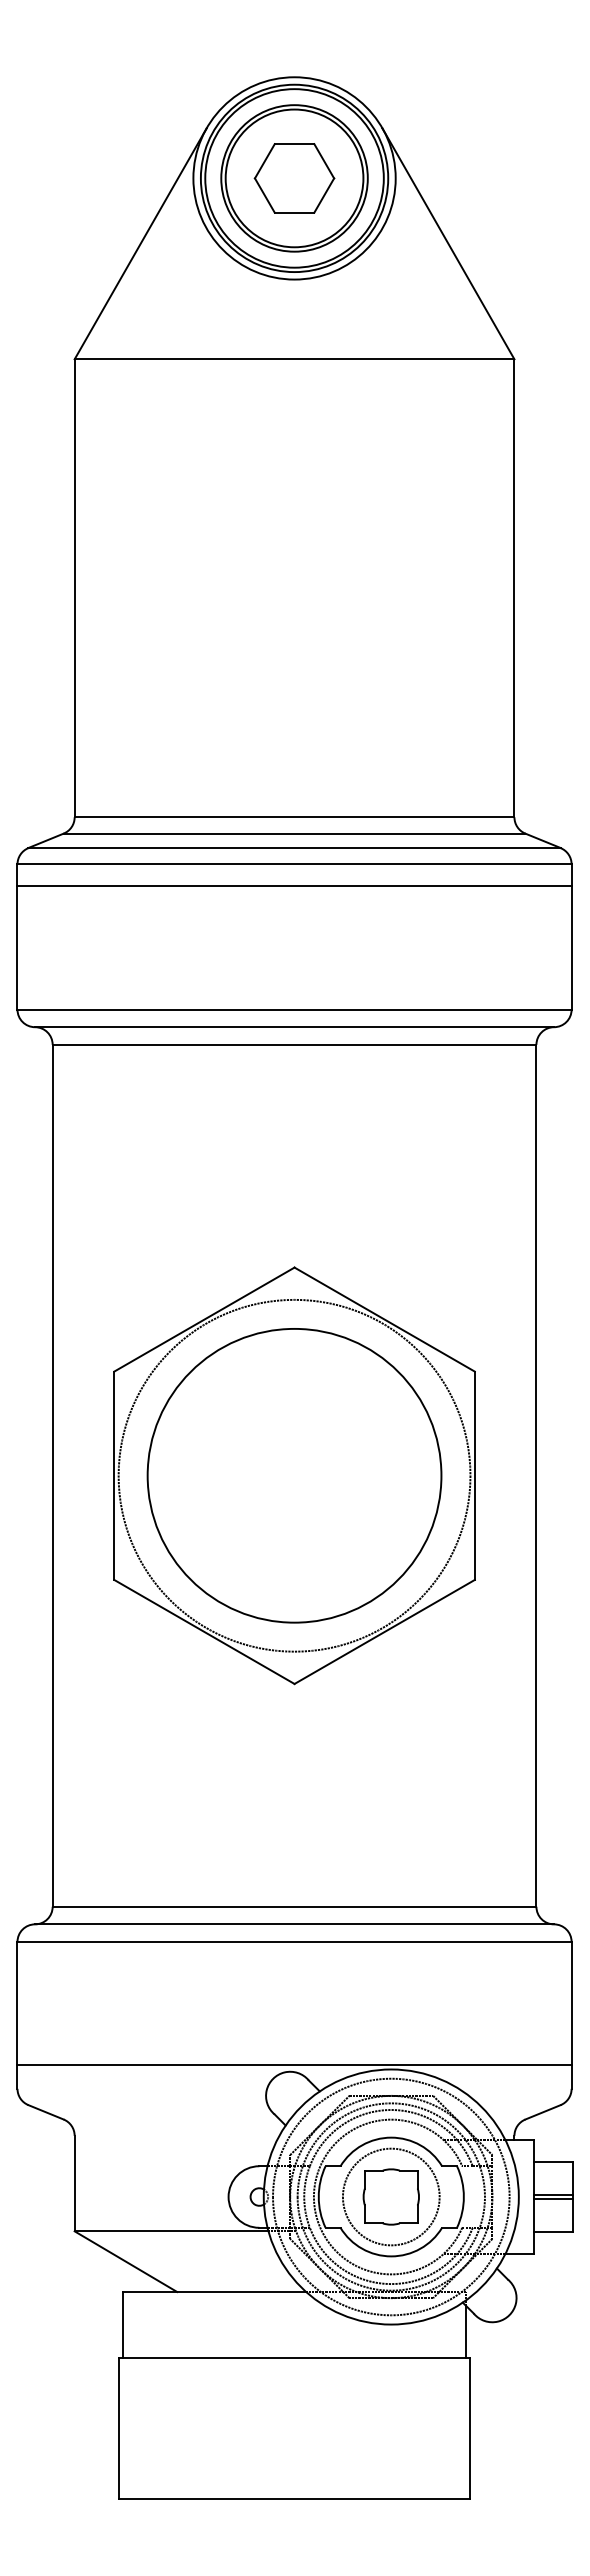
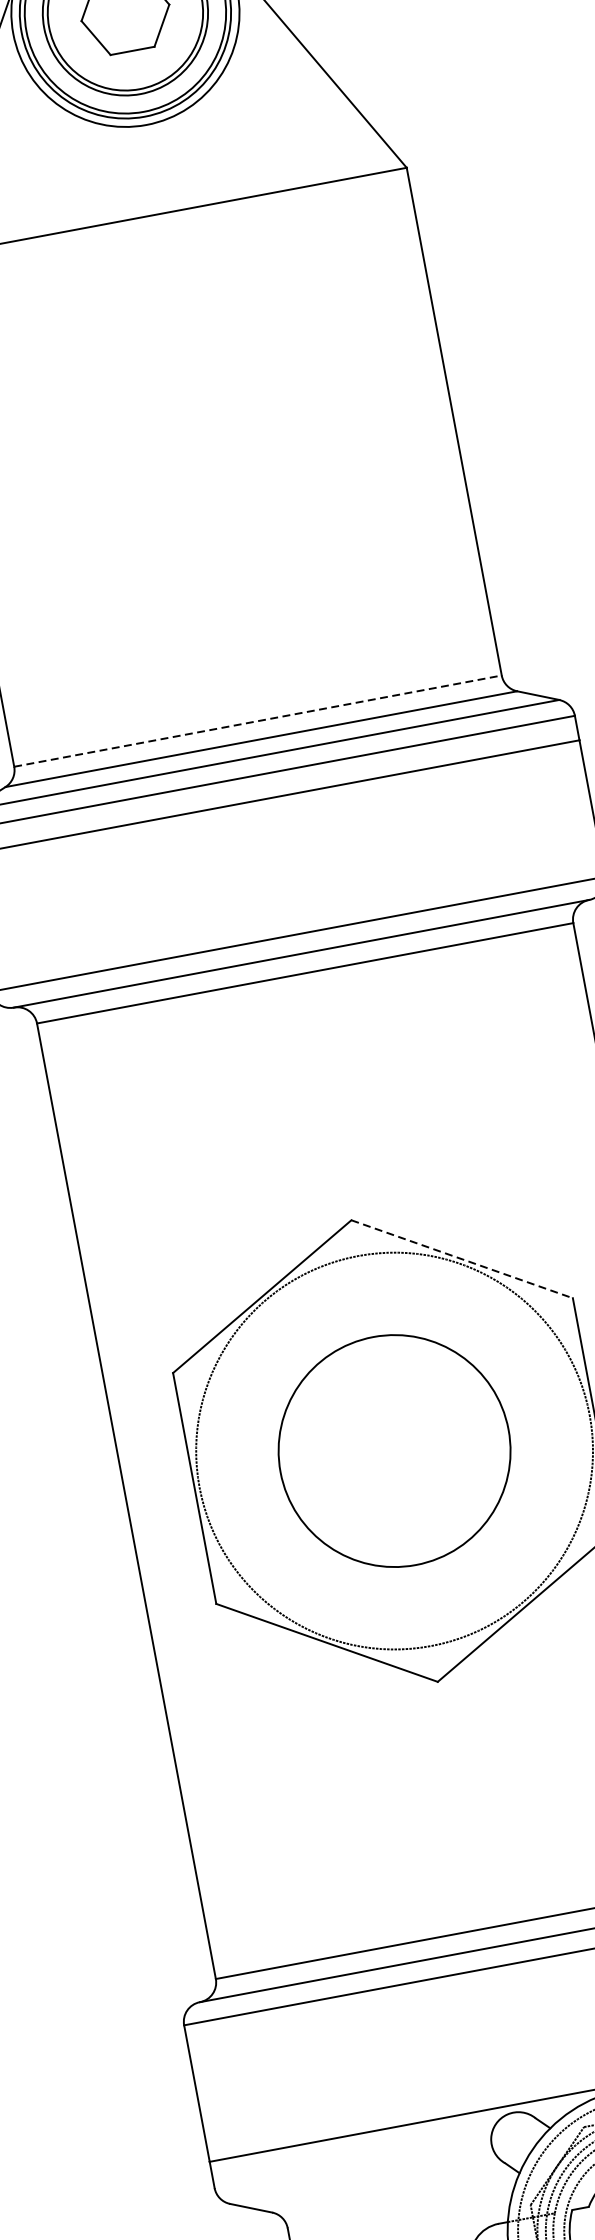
line: (294, 817) -> (257, 721), solid -> dashed
line: (385, 1319) -> (462, 1258), solid -> dashed
circle: (294, 1475) -> (394, 1450), size x0.7

